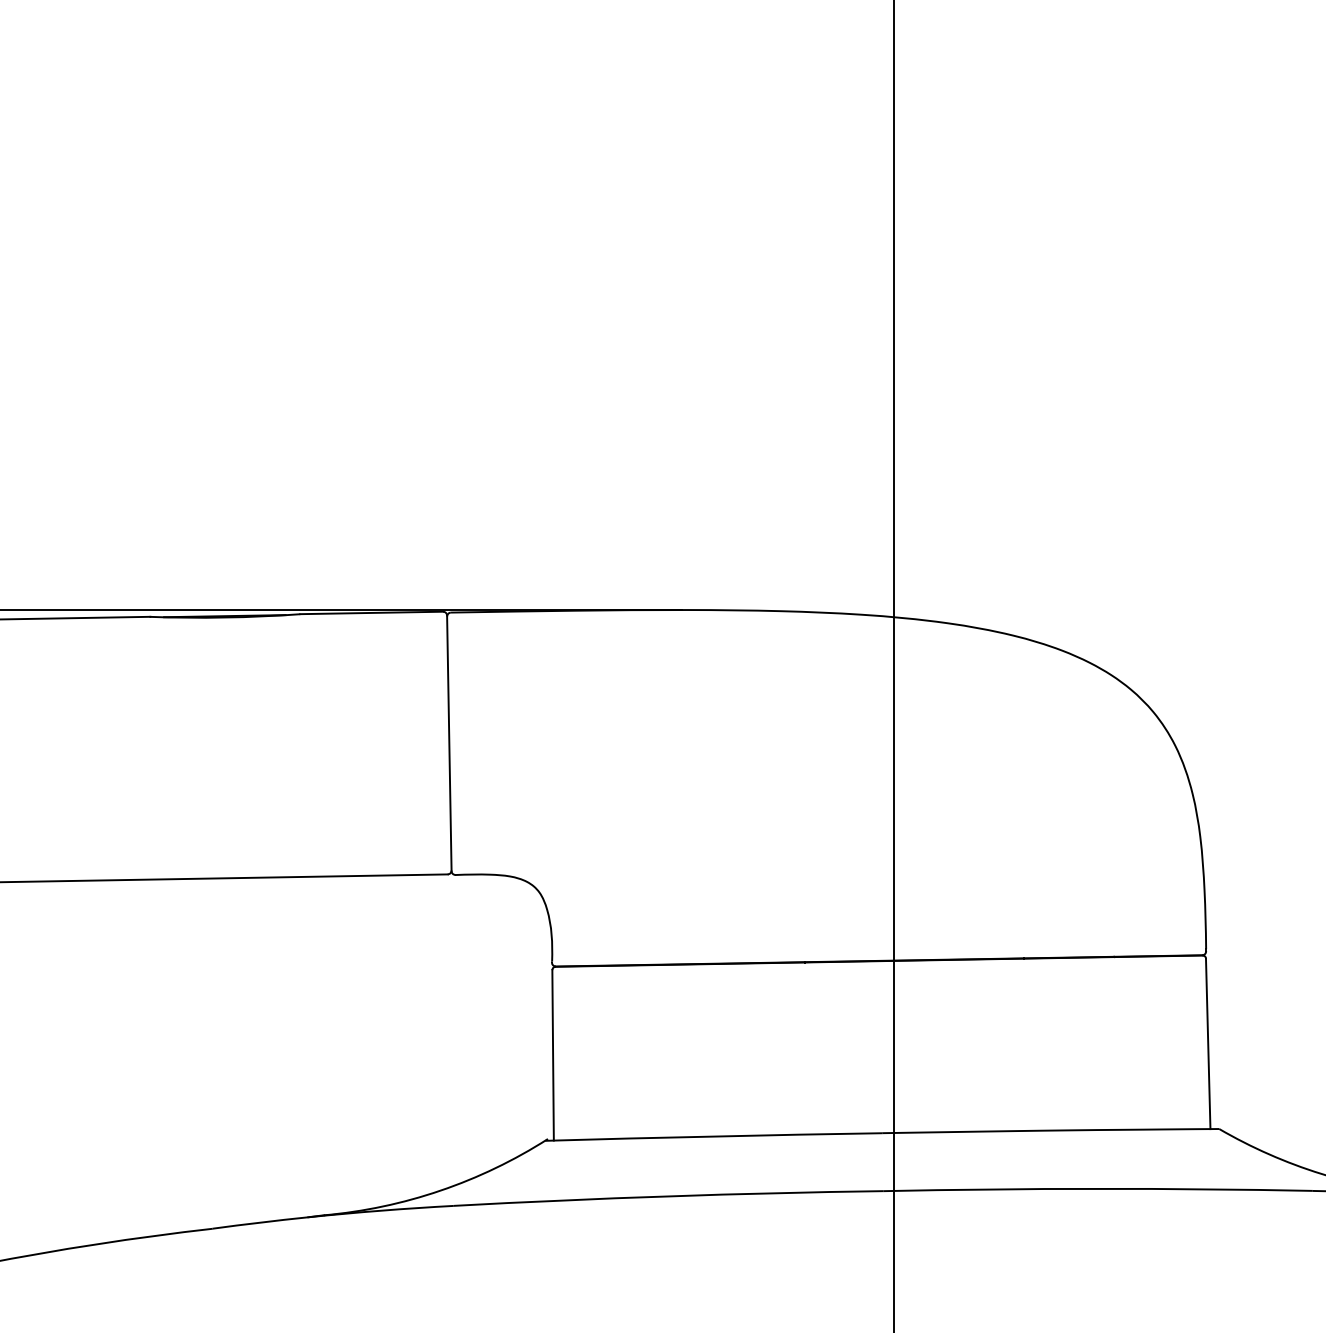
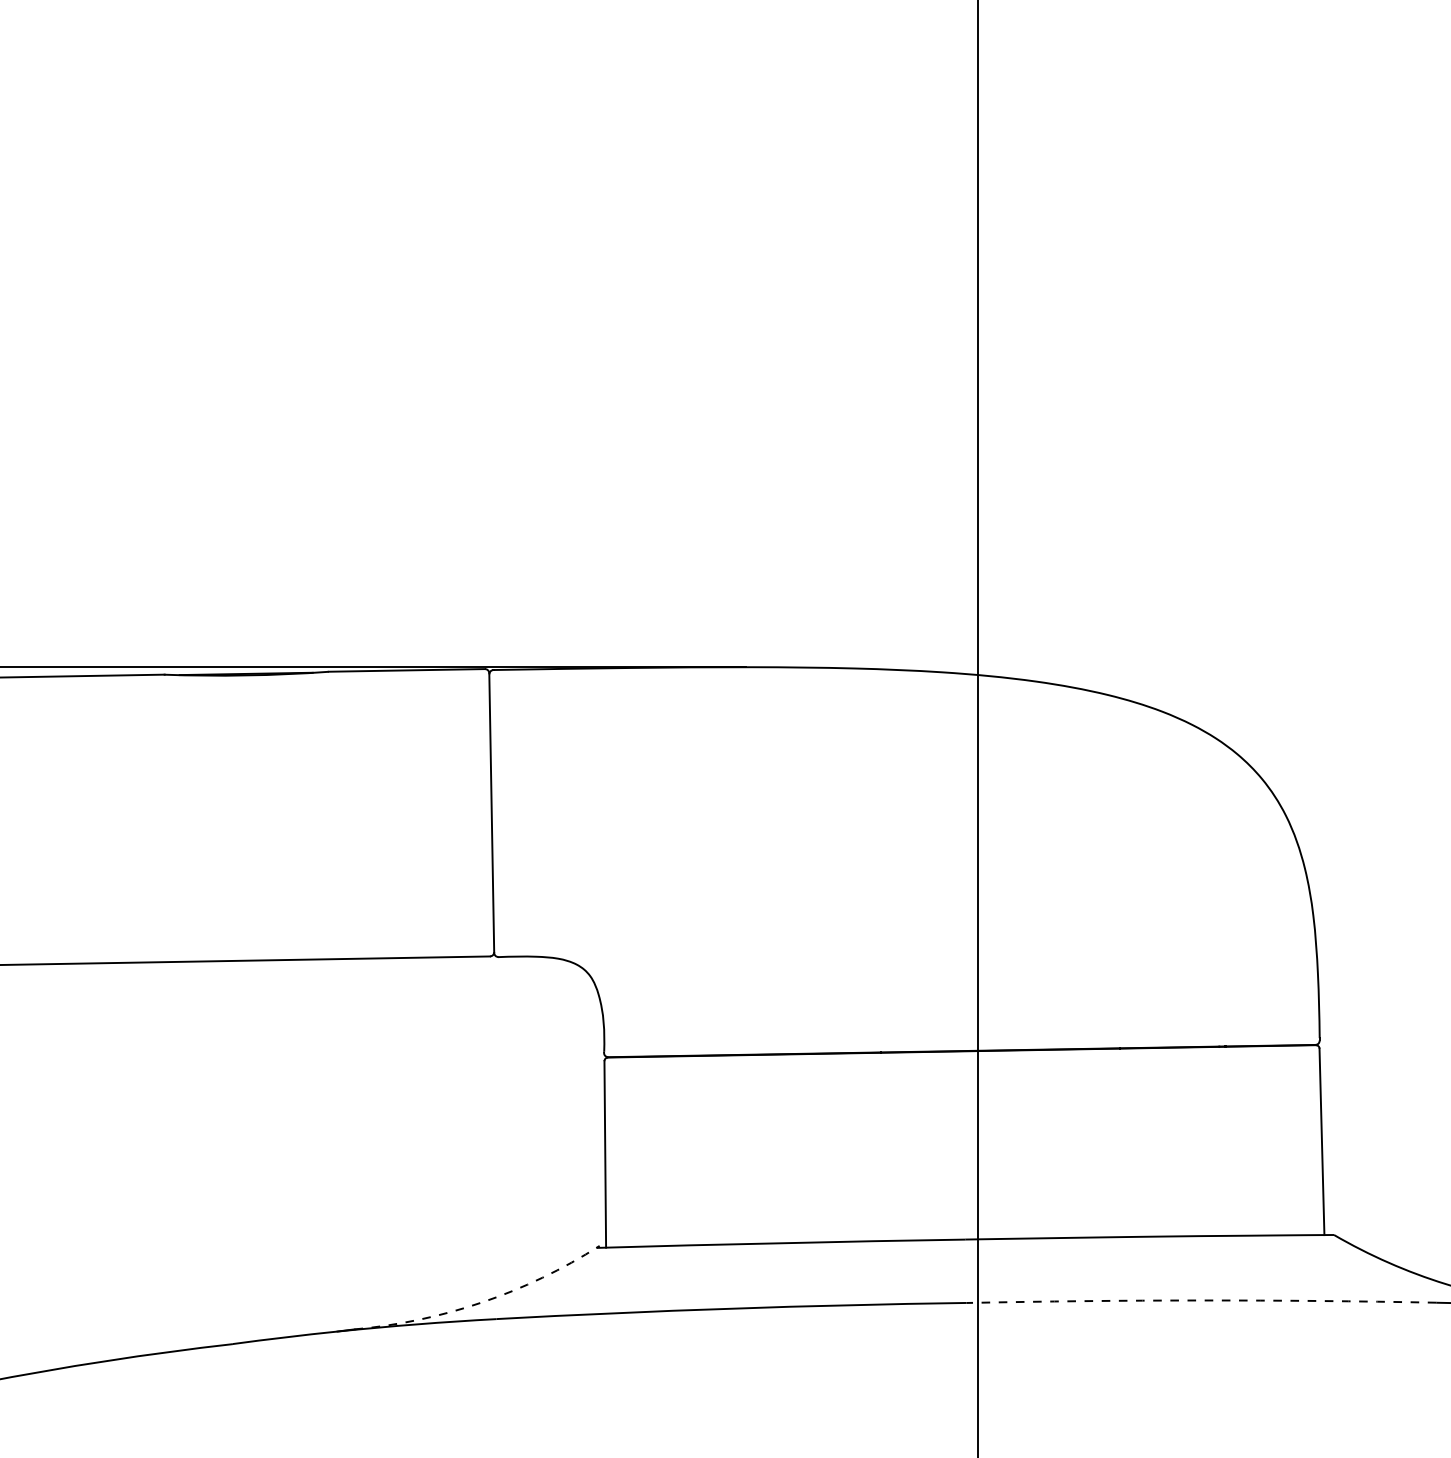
arc: (1097, 1188) -> (1200, 1300), solid -> dashed
arc: (440, 1190) -> (482, 1302), solid -> dashed

